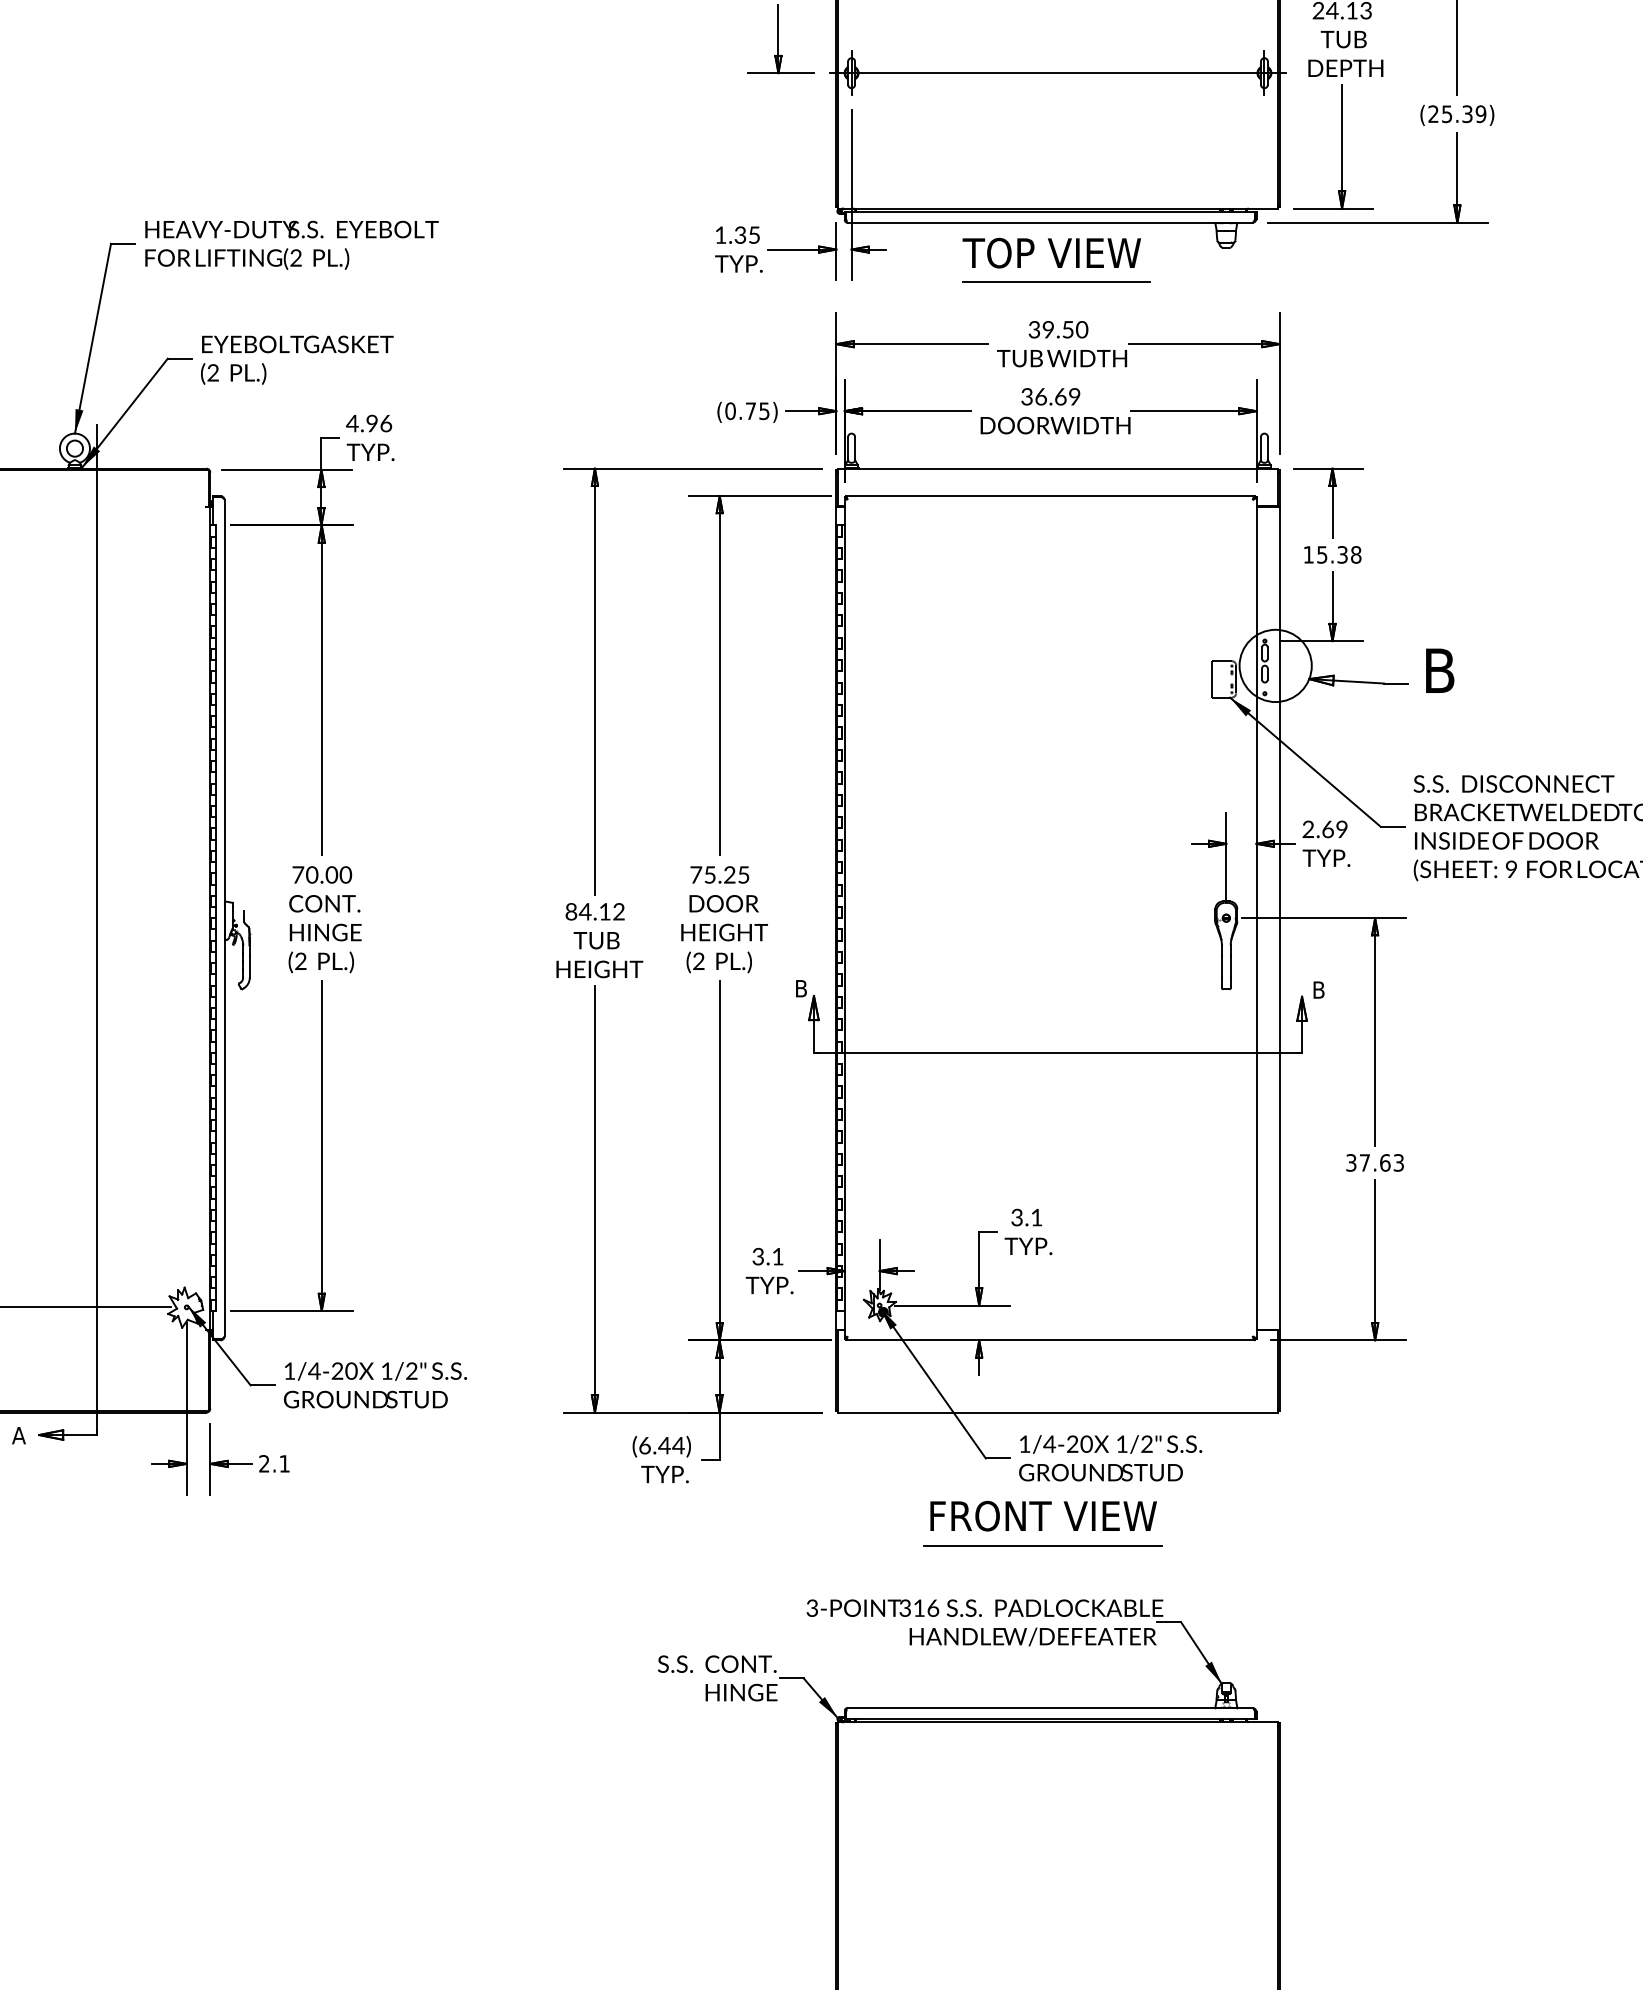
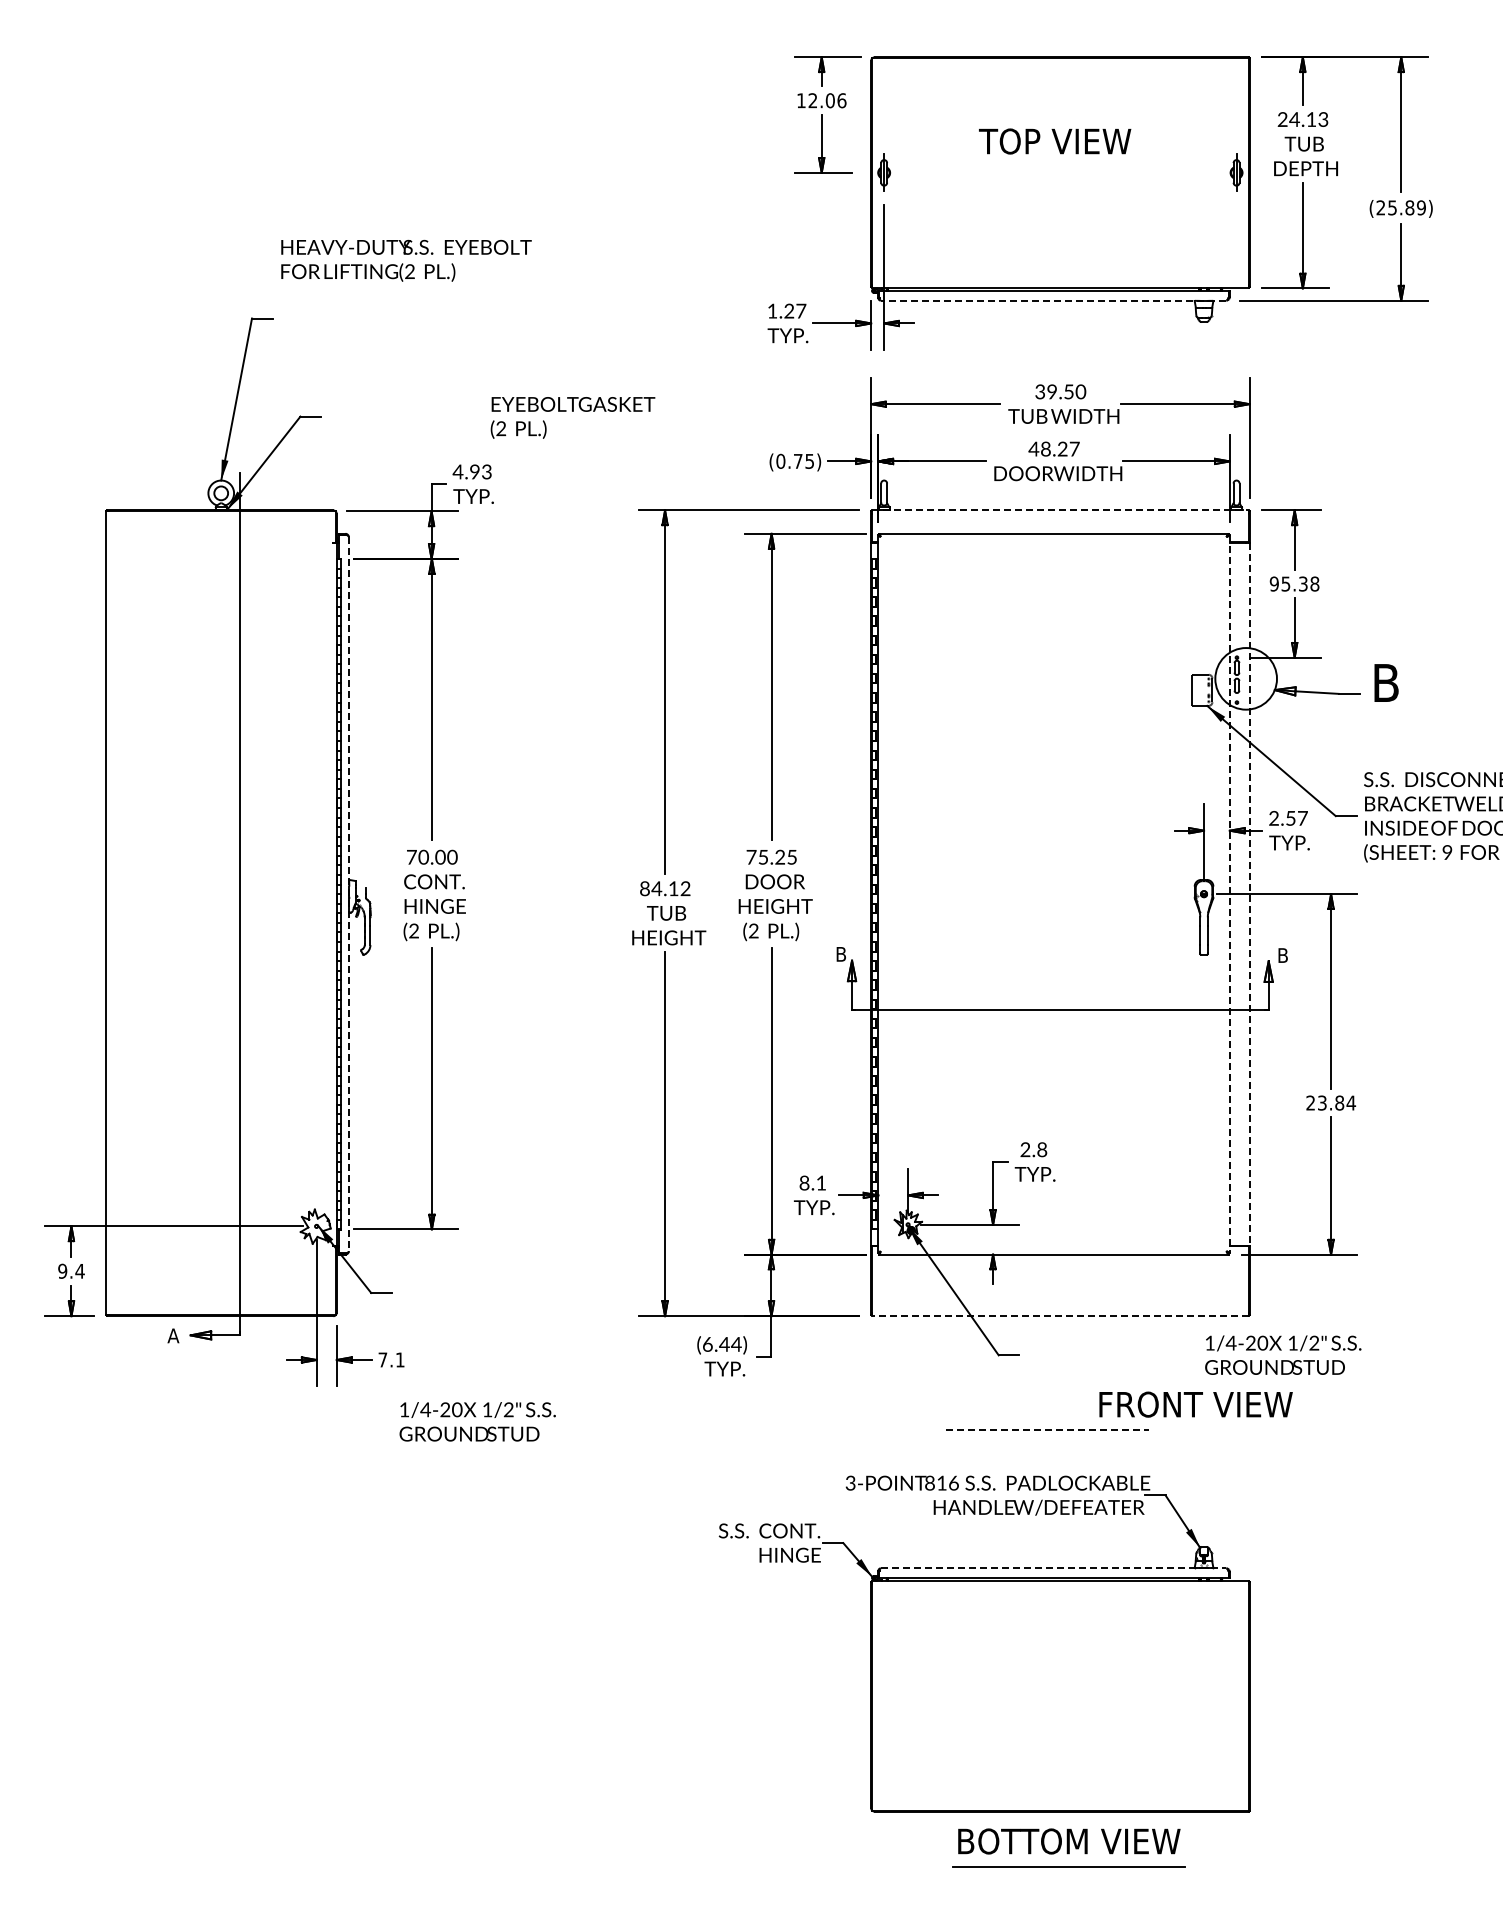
line: (1058, 72) -> (1060, 172), removed
text: (1467, 113) -> (1409, 207), (25.39) -> (25.89)
line: (1049, 222) -> (1053, 300), solid -> dashed
text: (747, 234) -> (795, 310), 1.35 -> 1.27
text: (292, 244) -> (406, 260), moved
text: (1052, 253) -> (1055, 141), moved
line: (1055, 282) -> (1058, 351), removed
text: (296, 359) -> (572, 417), moved
text: (1049, 396) -> (1053, 448), 36.69 -> 48.27
text: (385, 423) -> (486, 471), 4.96 -> 4.93
line: (1058, 468) -> (1060, 510), solid -> dashed
text: (1307, 554) -> (1273, 583), 15.38 -> 95.38
text: (1334, 829) -> (1296, 818), 2.69 -> 2.57
line: (224, 918) -> (348, 894), solid -> dashed
line: (1256, 918) -> (1229, 894), solid -> dashed
line: (1279, 918) -> (1249, 894), solid -> dashed
text: (1375, 1162) -> (1331, 1102), 37.63 -> 23.84
text: (1026, 1217) -> (1033, 1149), 3.1 -> 2.8
text: (758, 1255) -> (804, 1182), 3.1 -> 8.1
text: (375, 1384) -> (477, 1421), moved
line: (1057, 1412) -> (1059, 1316), solid -> dashed
text: (1110, 1457) -> (1283, 1354), moved
text: (263, 1463) -> (382, 1359), 2.1 -> 7.1
text: (1042, 1516) -> (1195, 1404), moved
line: (1042, 1545) -> (1047, 1429), solid -> dashed
text: (904, 1608) -> (929, 1483), 316 -> 816
line: (1049, 1708) -> (1053, 1568), solid -> dashed

